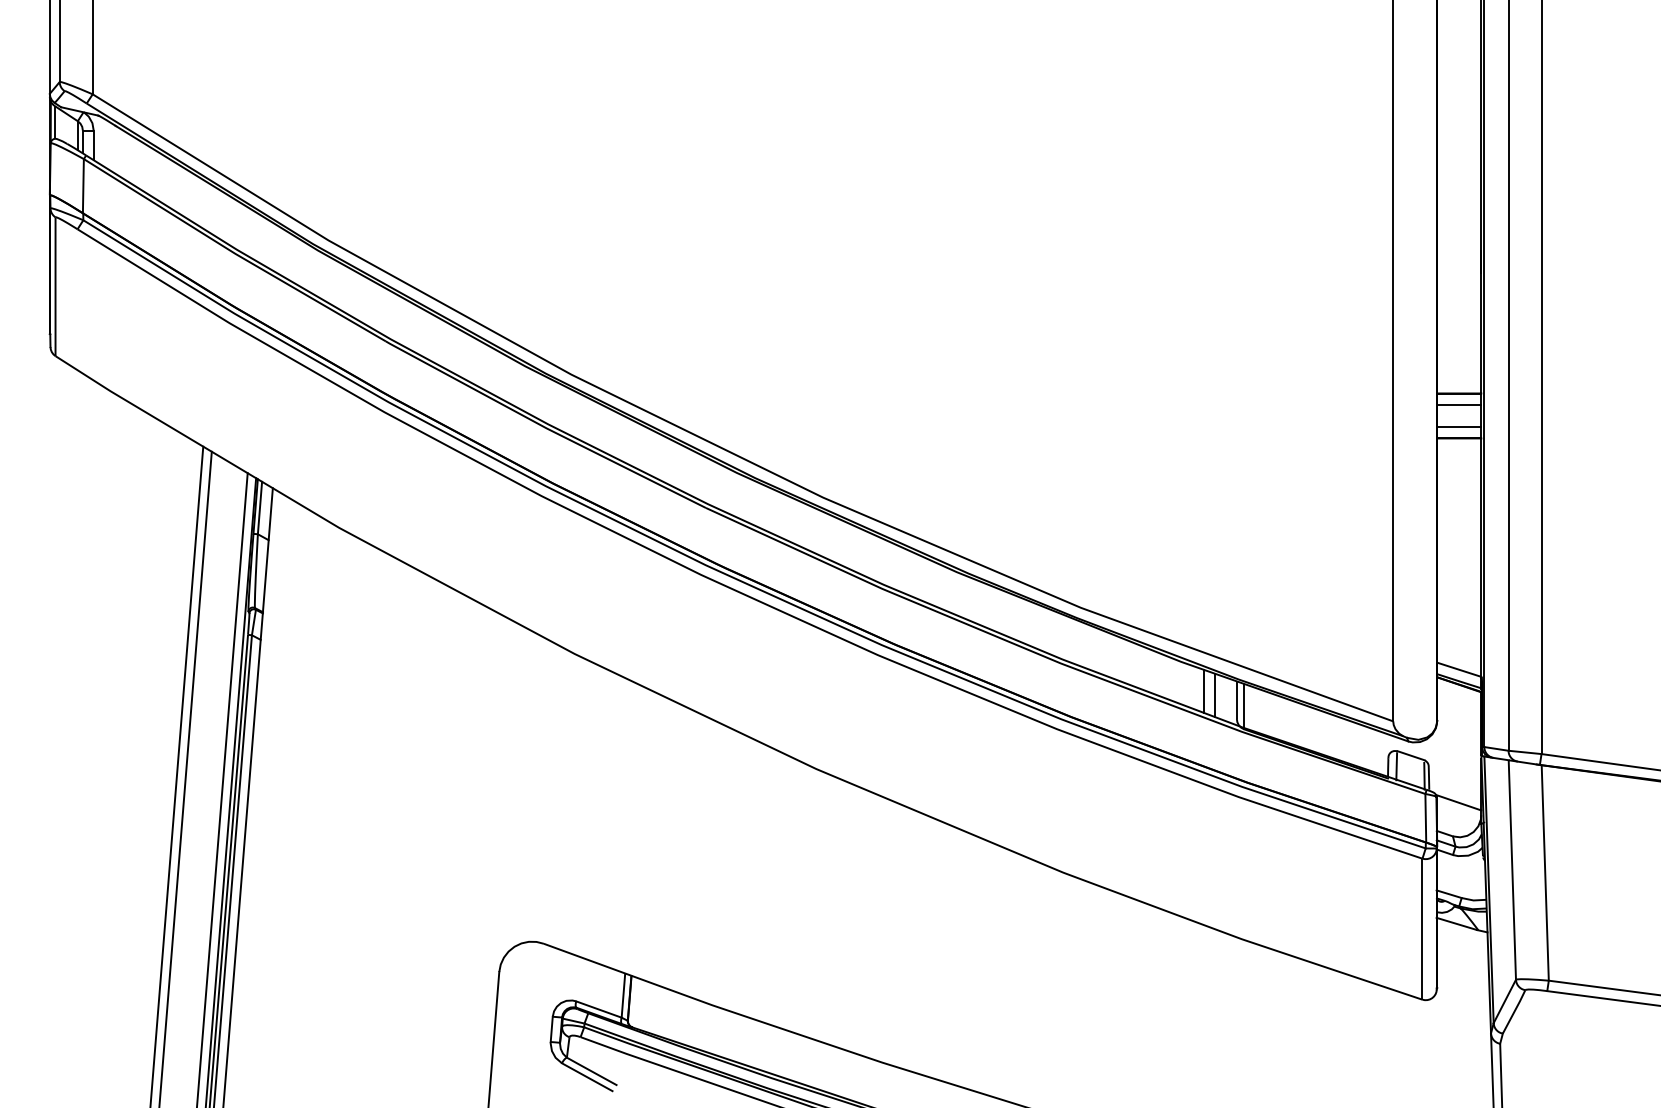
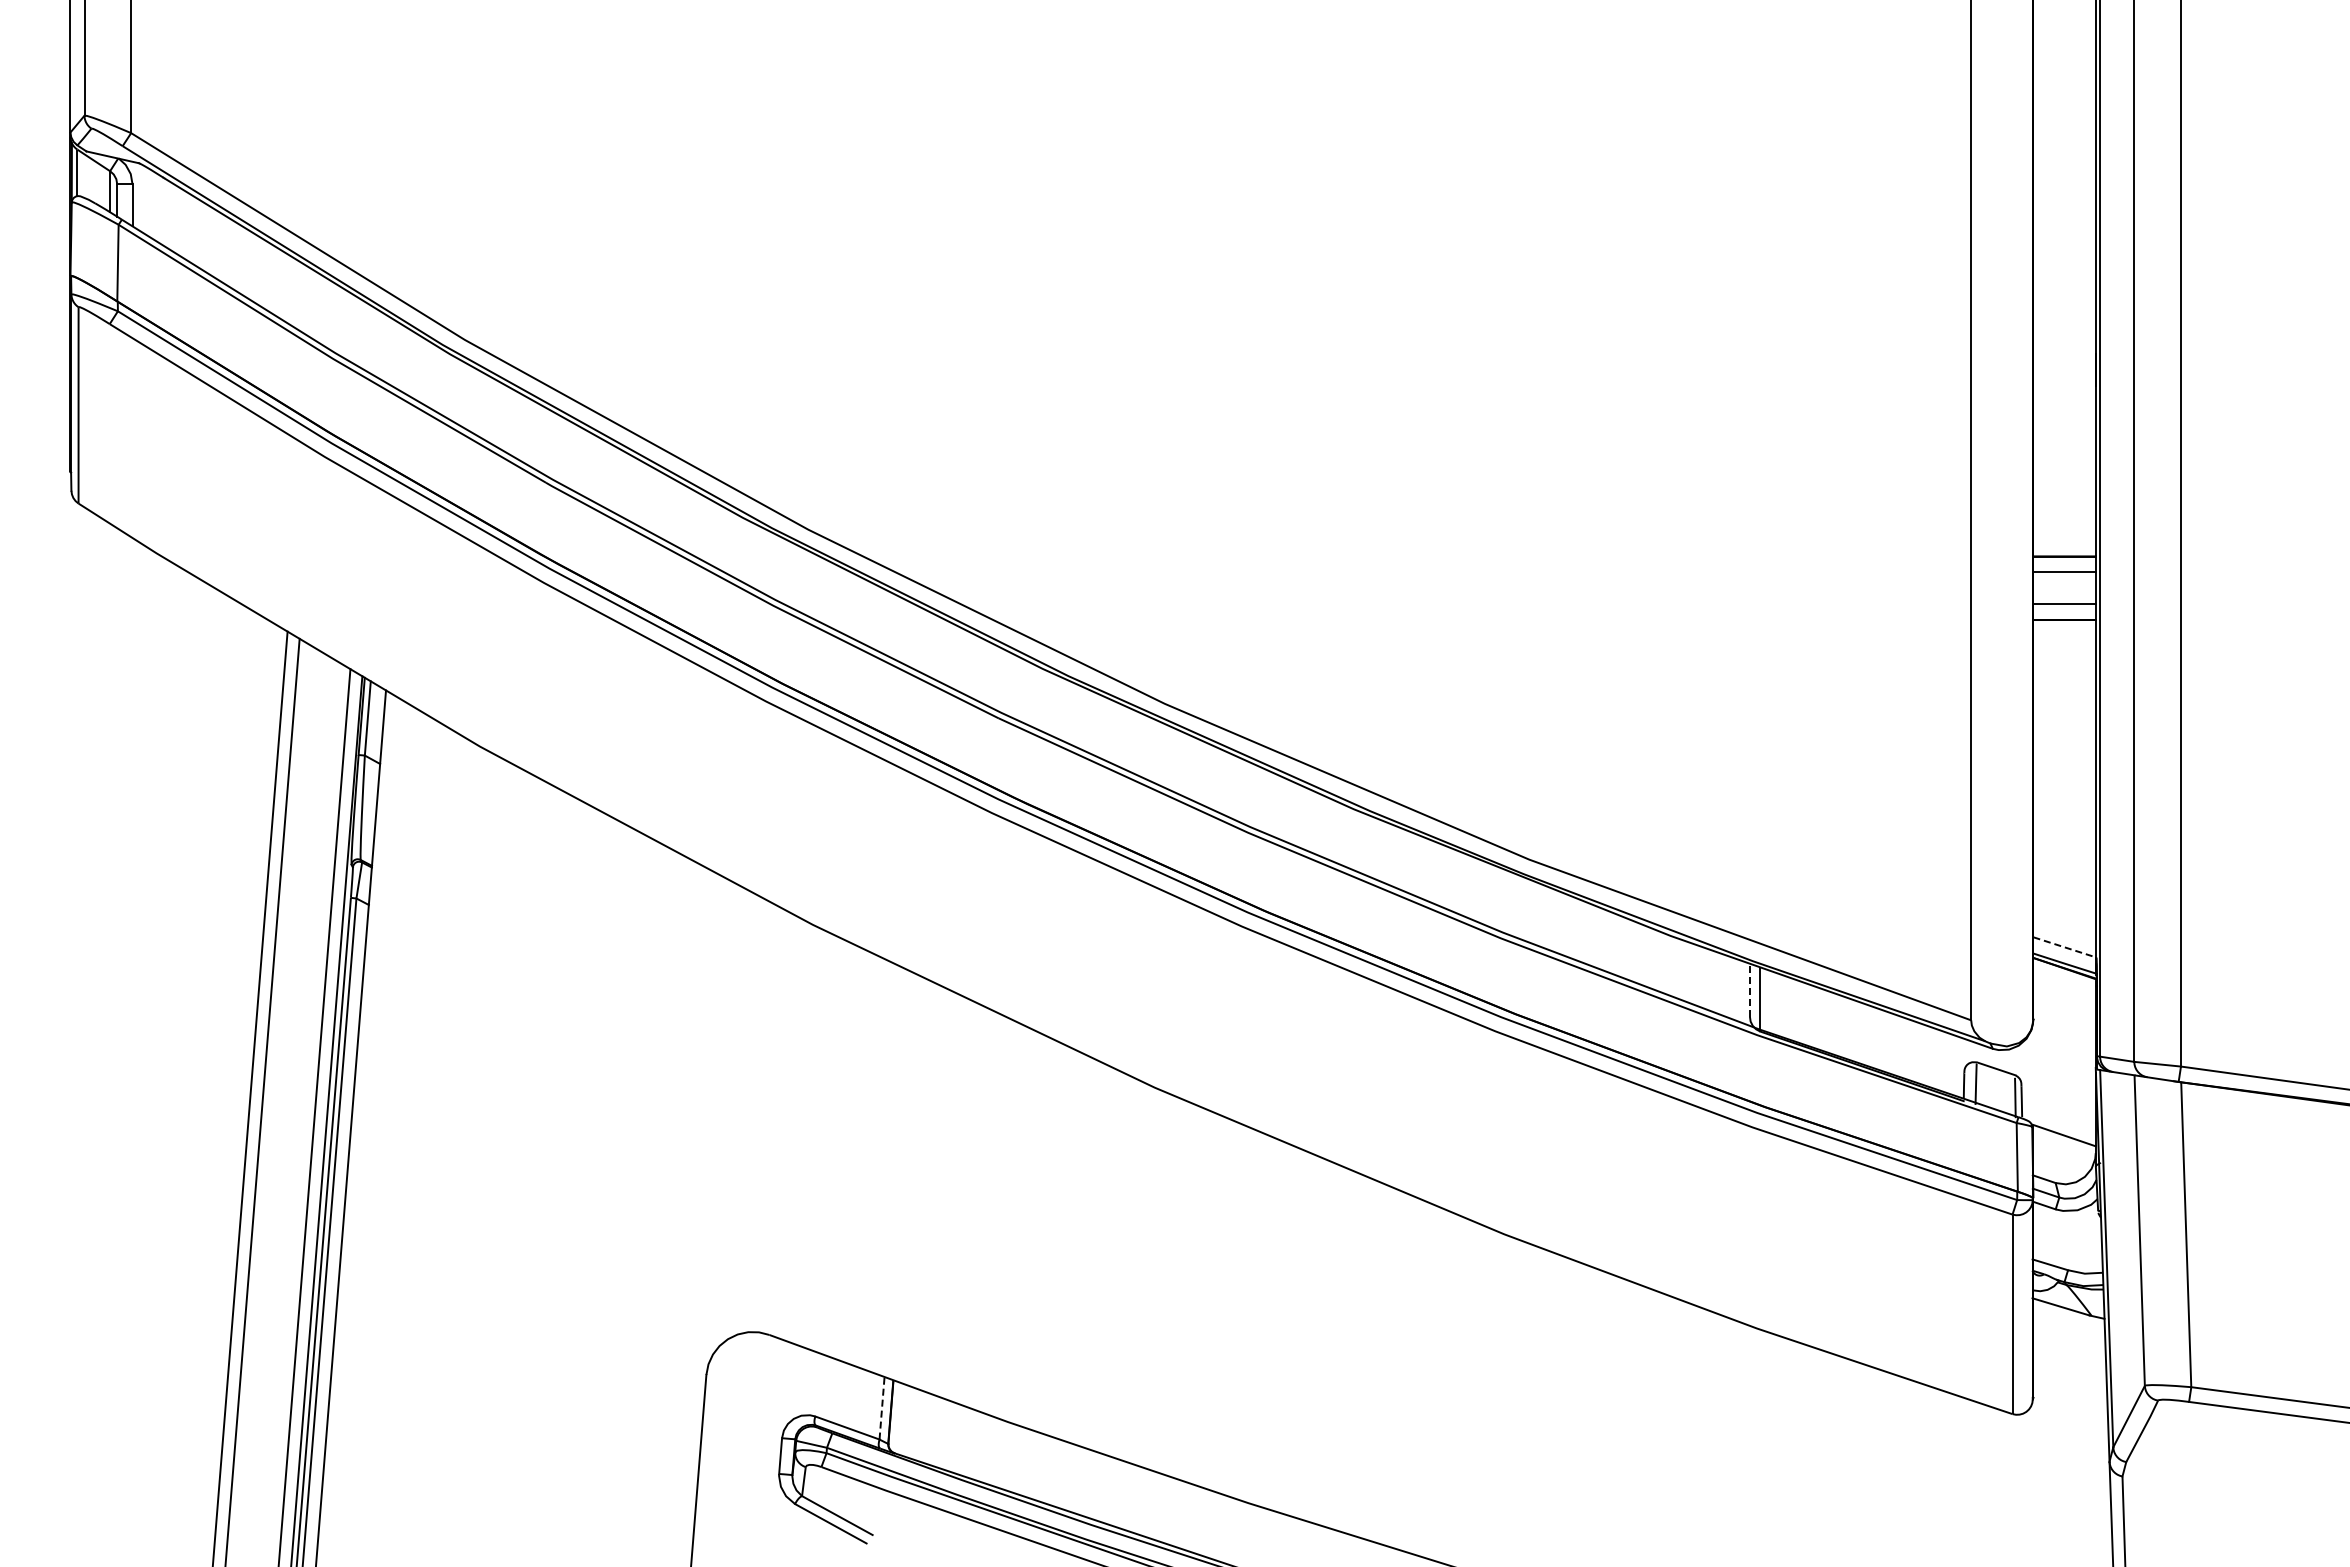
line: (1459, 669) -> (2064, 947), solid -> dashed
line: (1203, 691) -> (1702, 977), removed
line: (1214, 695) -> (1718, 983), removed
line: (1236, 700) -> (1749, 990), solid -> dashed
line: (623, 995) -> (882, 1408), solid -> dashed

